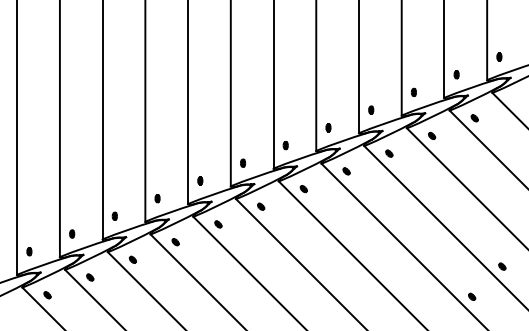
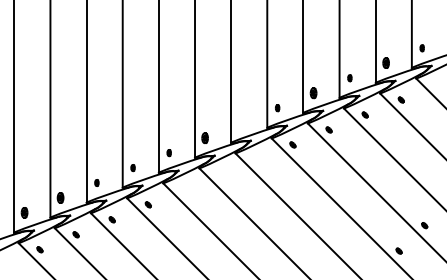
part: (456, 74) -> (385, 63), size x1.6
part: (371, 109) -> (314, 92), size x1.6
part: (285, 145) -> (241, 123), removed
part: (243, 162) -> (205, 137), size x1.6
part: (303, 189) -> (256, 160), removed
part: (261, 206) -> (220, 174), removed
part: (218, 224) -> (184, 189), removed
part: (72, 233) -> (61, 197), size x1.6
part: (29, 251) -> (24, 212), size x1.6

